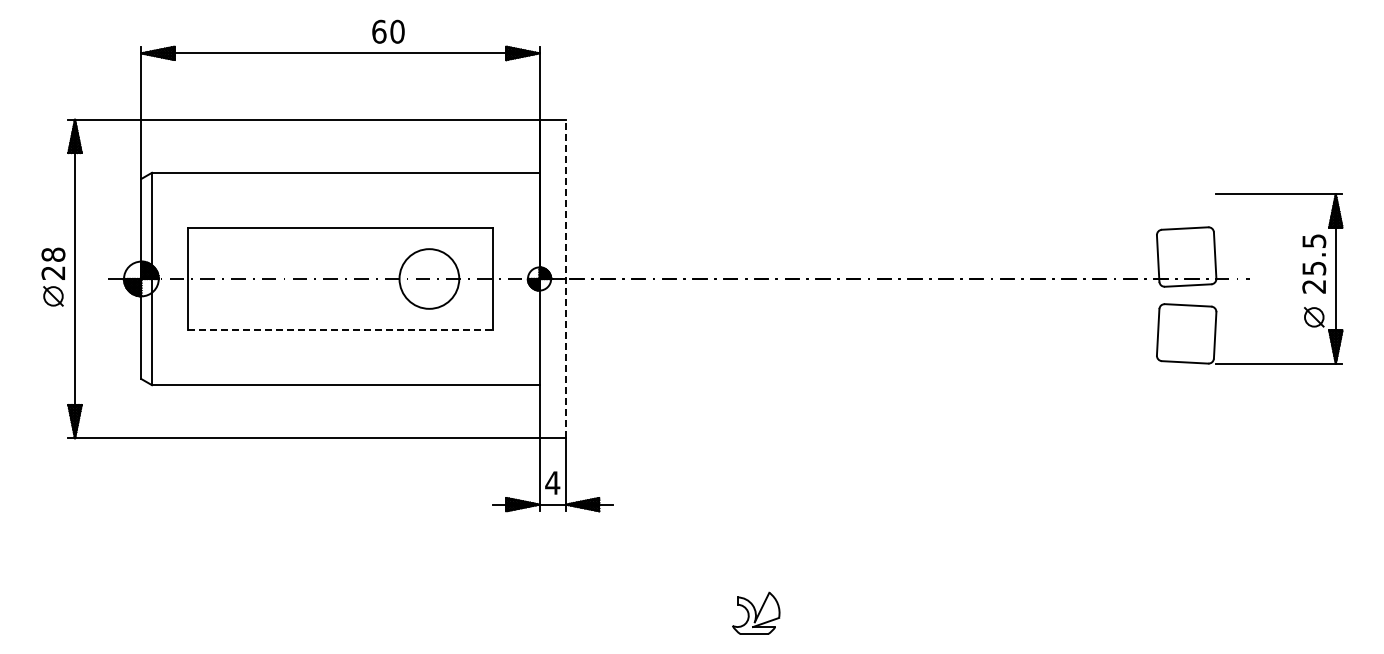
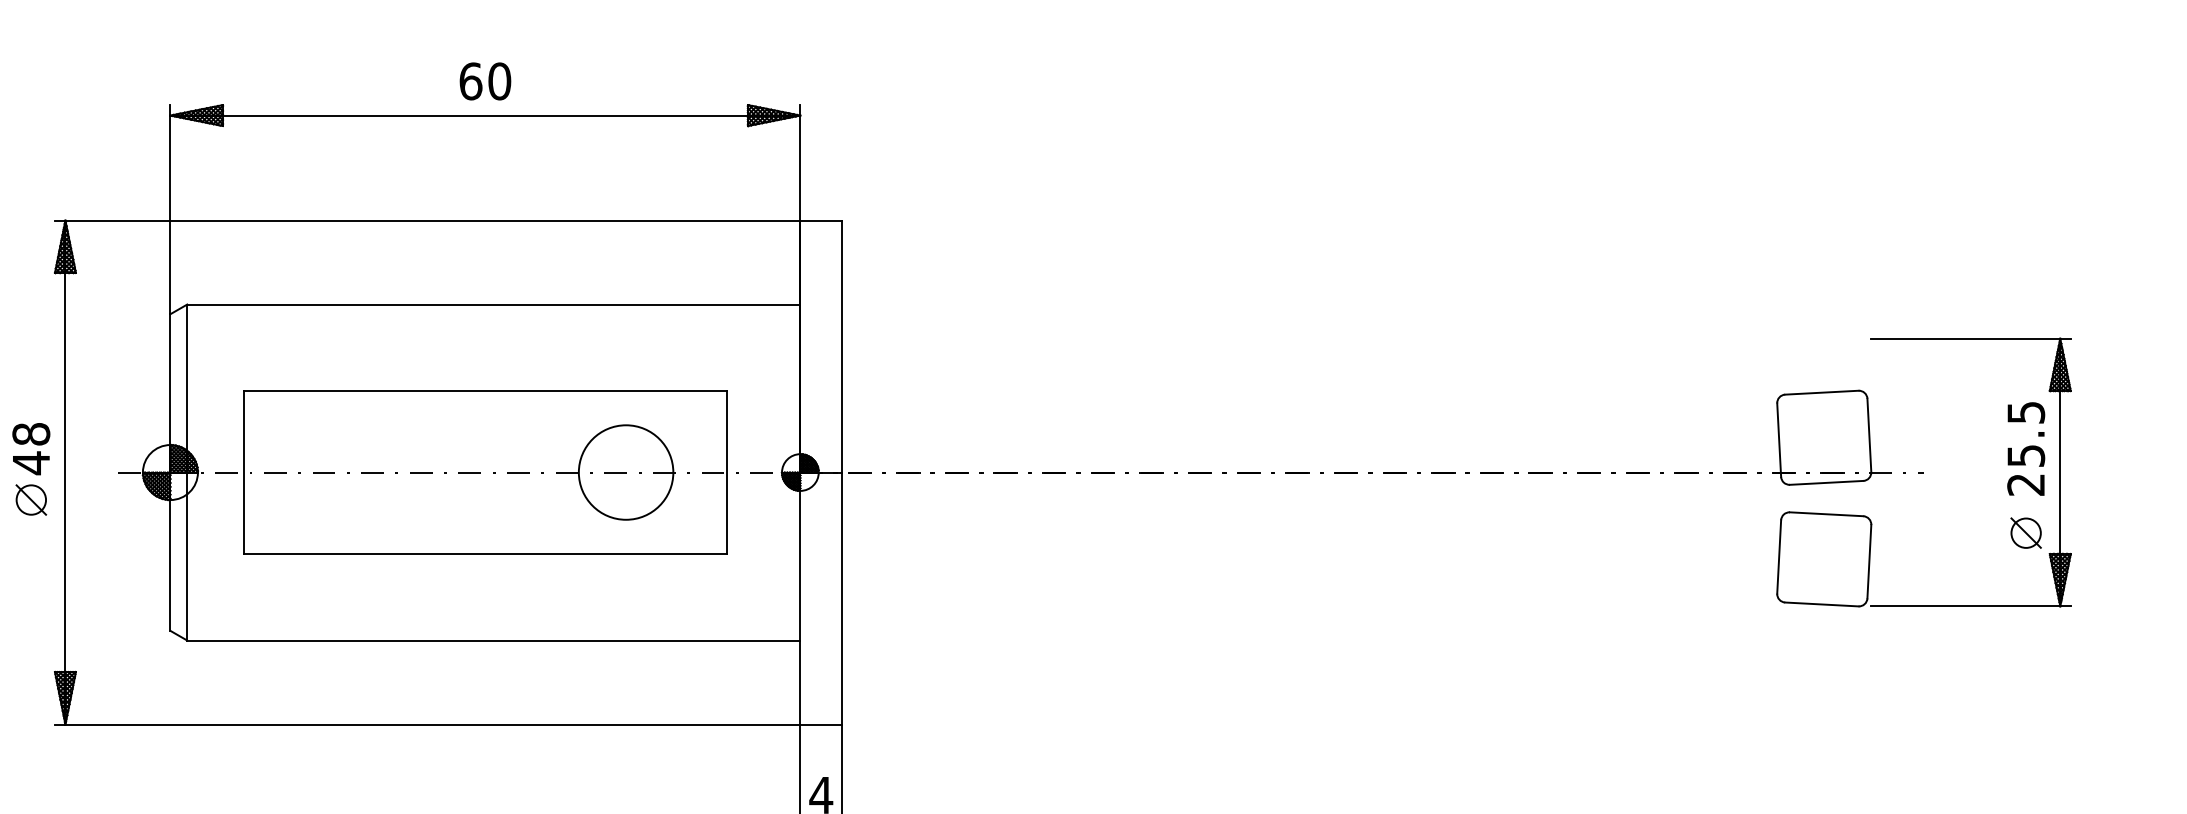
text: (388, 31) -> (485, 80), moved
text: (52, 272) -> (29, 462), 28 -> 48
line: (566, 278) -> (843, 471), dashed -> solid
line: (340, 330) -> (485, 554), dashed -> solid

